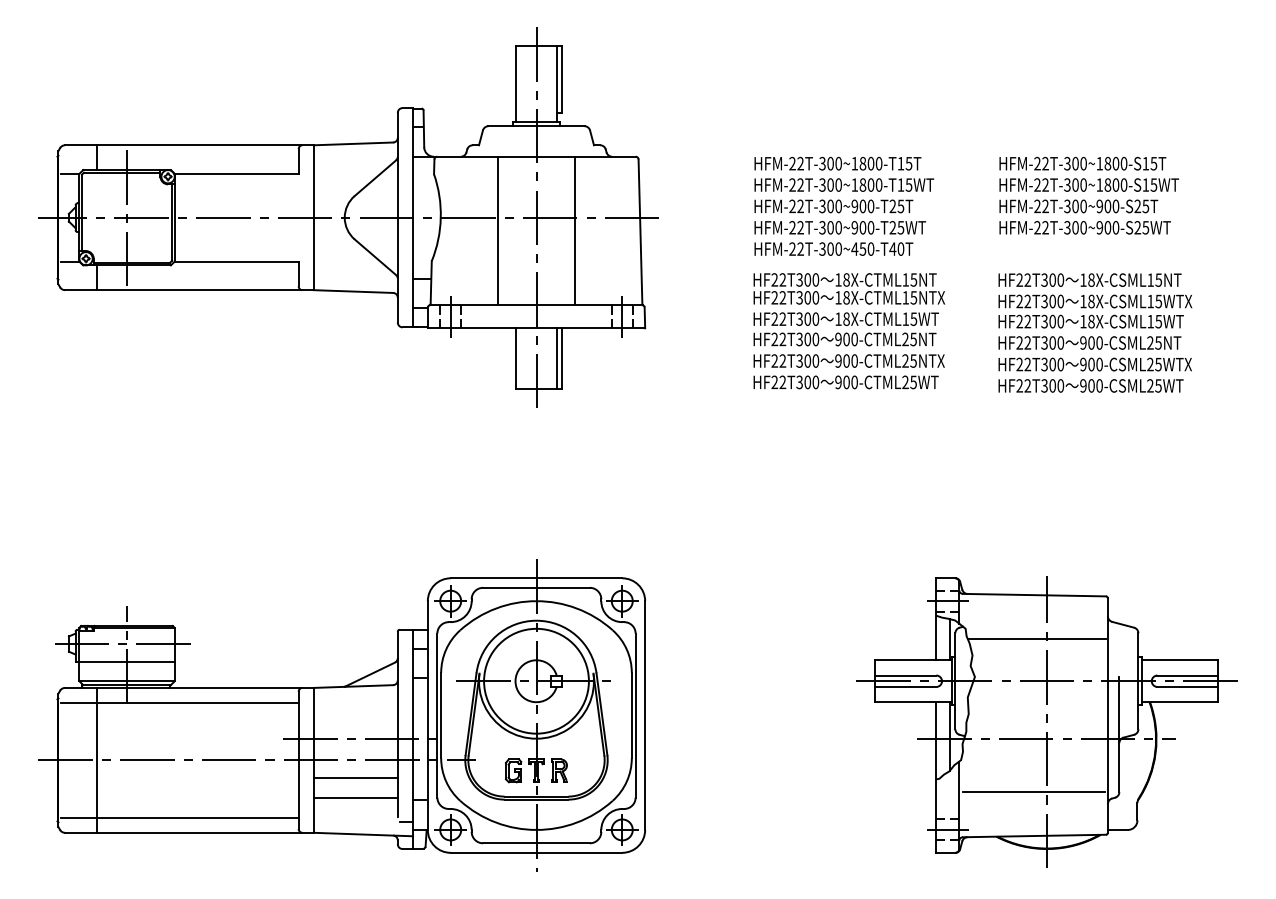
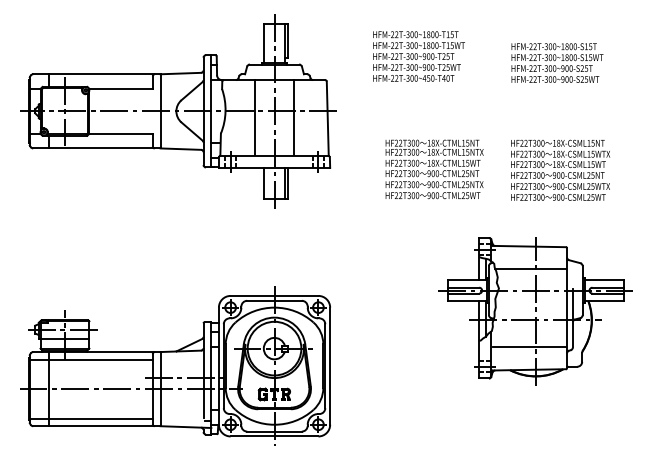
text: (1089, 194) -> (557, 62), moved
text: (843, 206) -> (418, 56), moved
part: (1046, 722) -> (535, 311), moved
line: (354, 778) -> (181, 398), removed
line: (354, 798) -> (181, 408), removed

